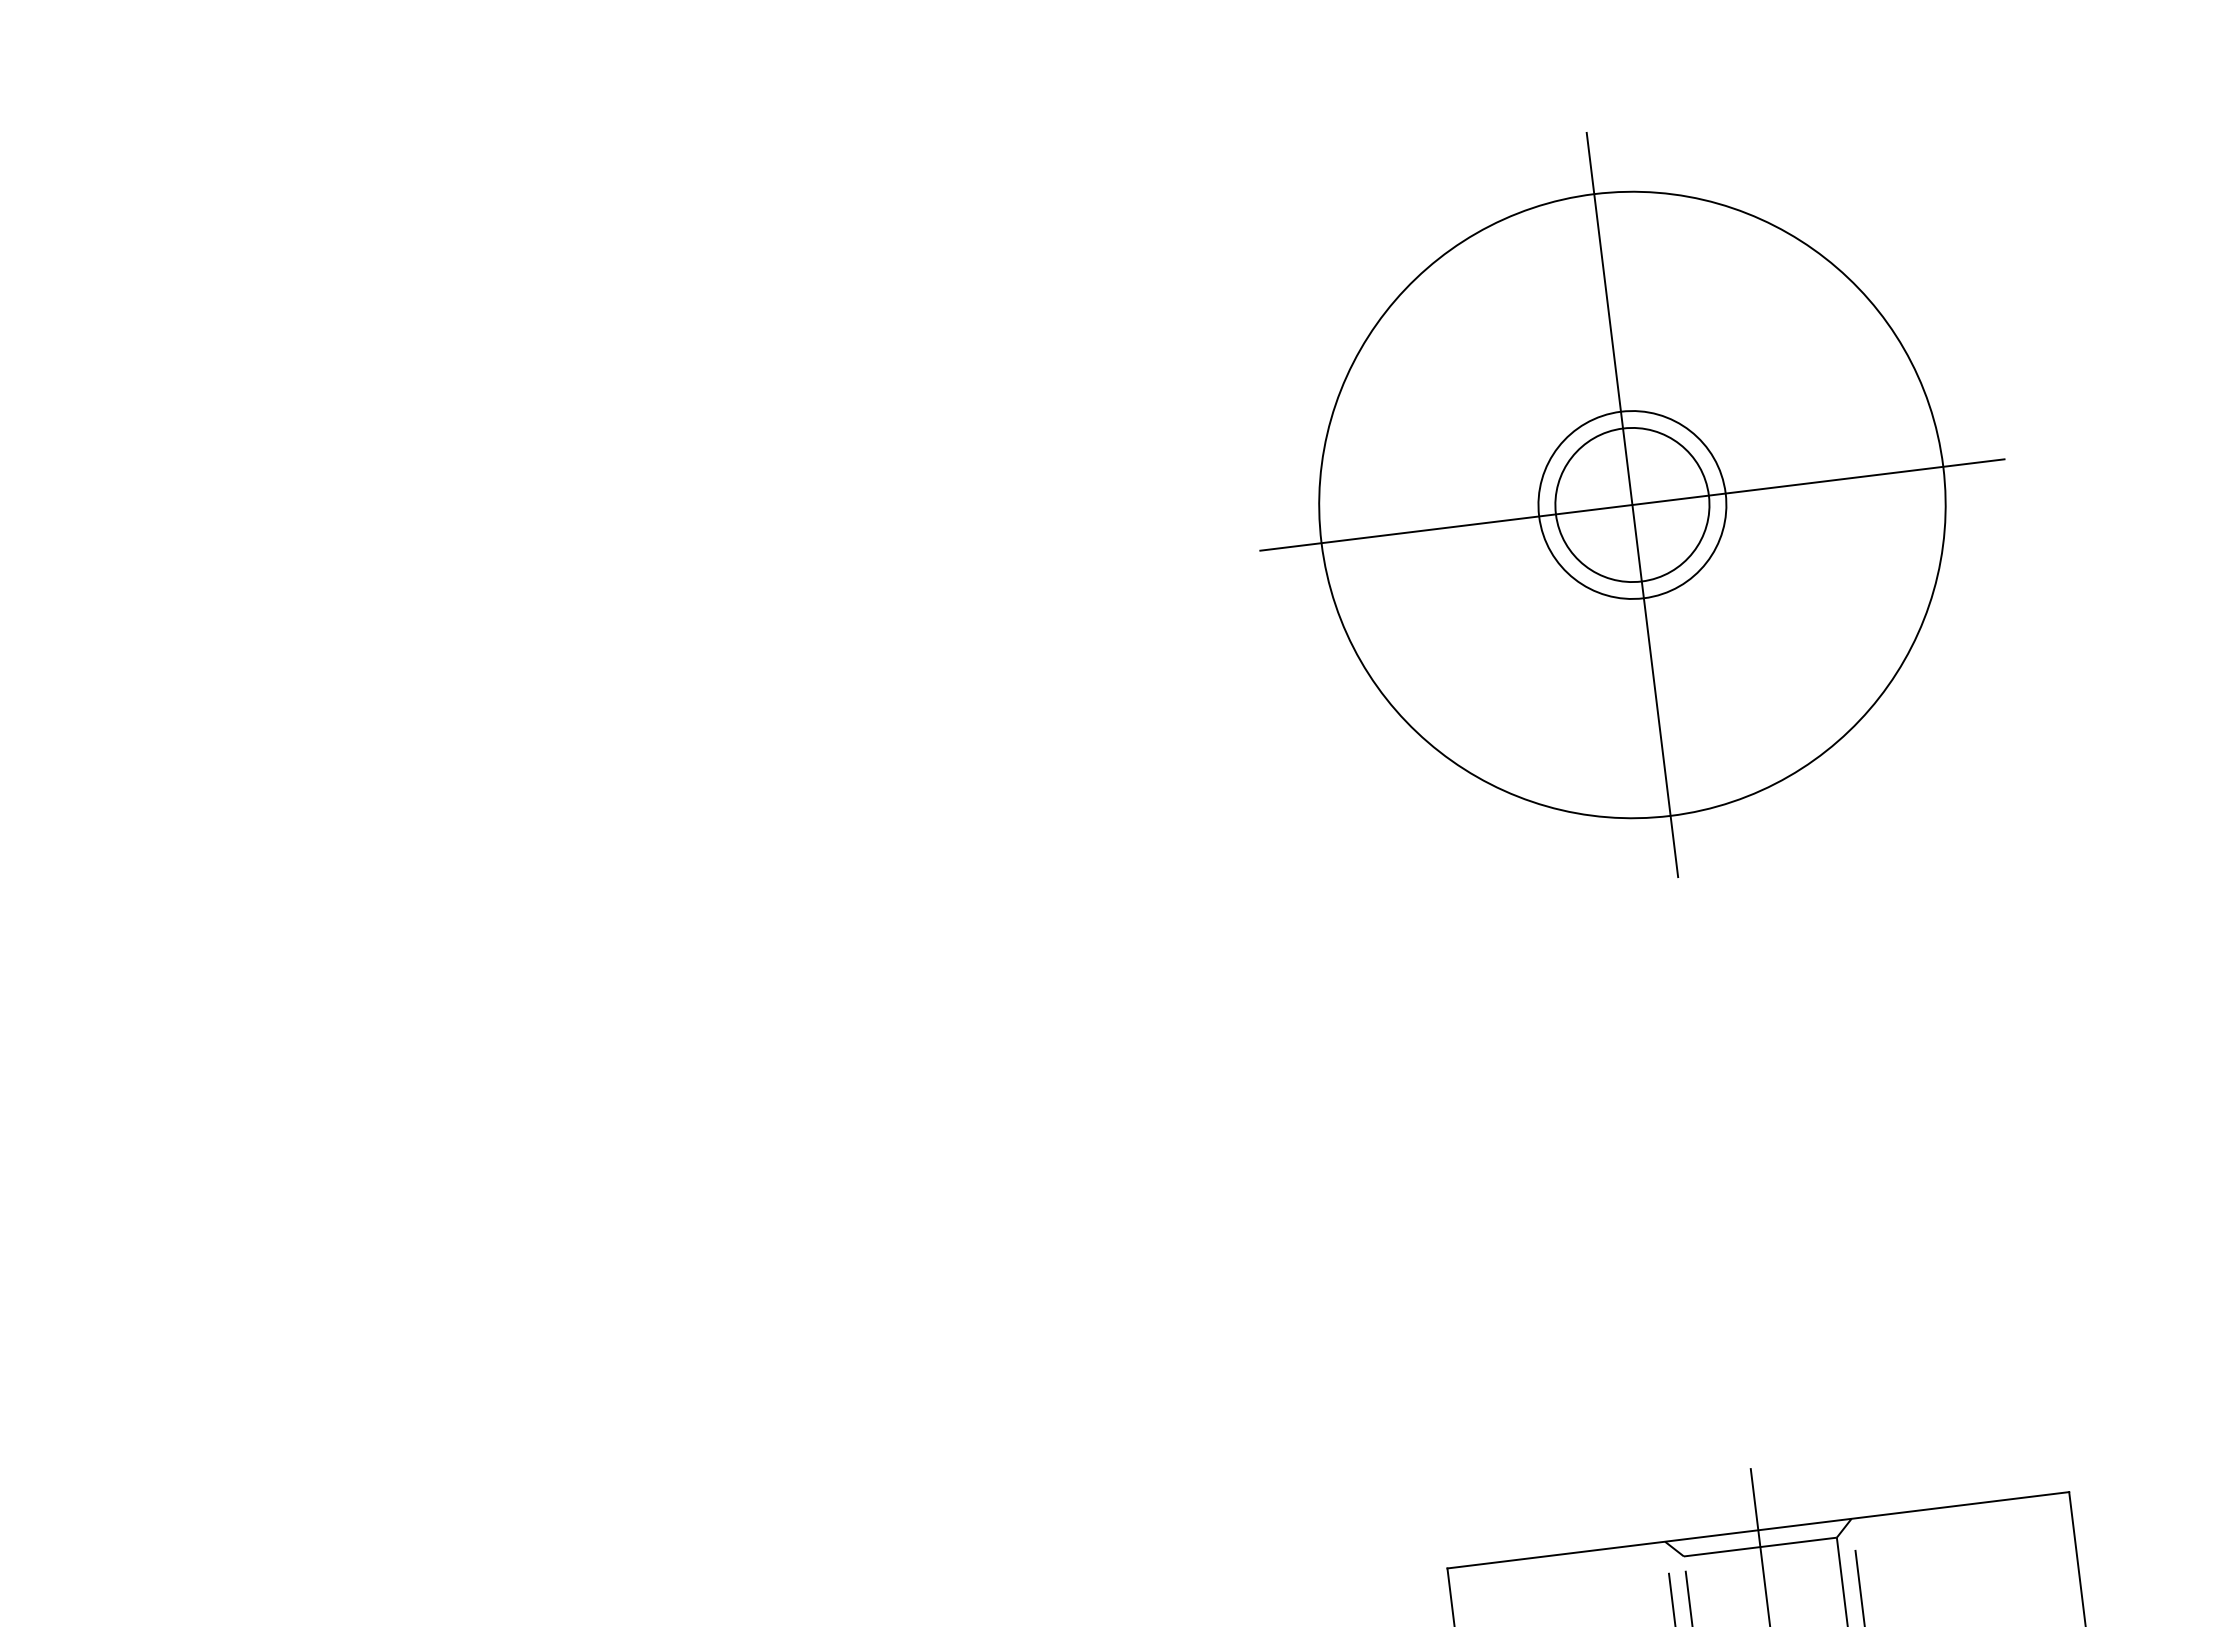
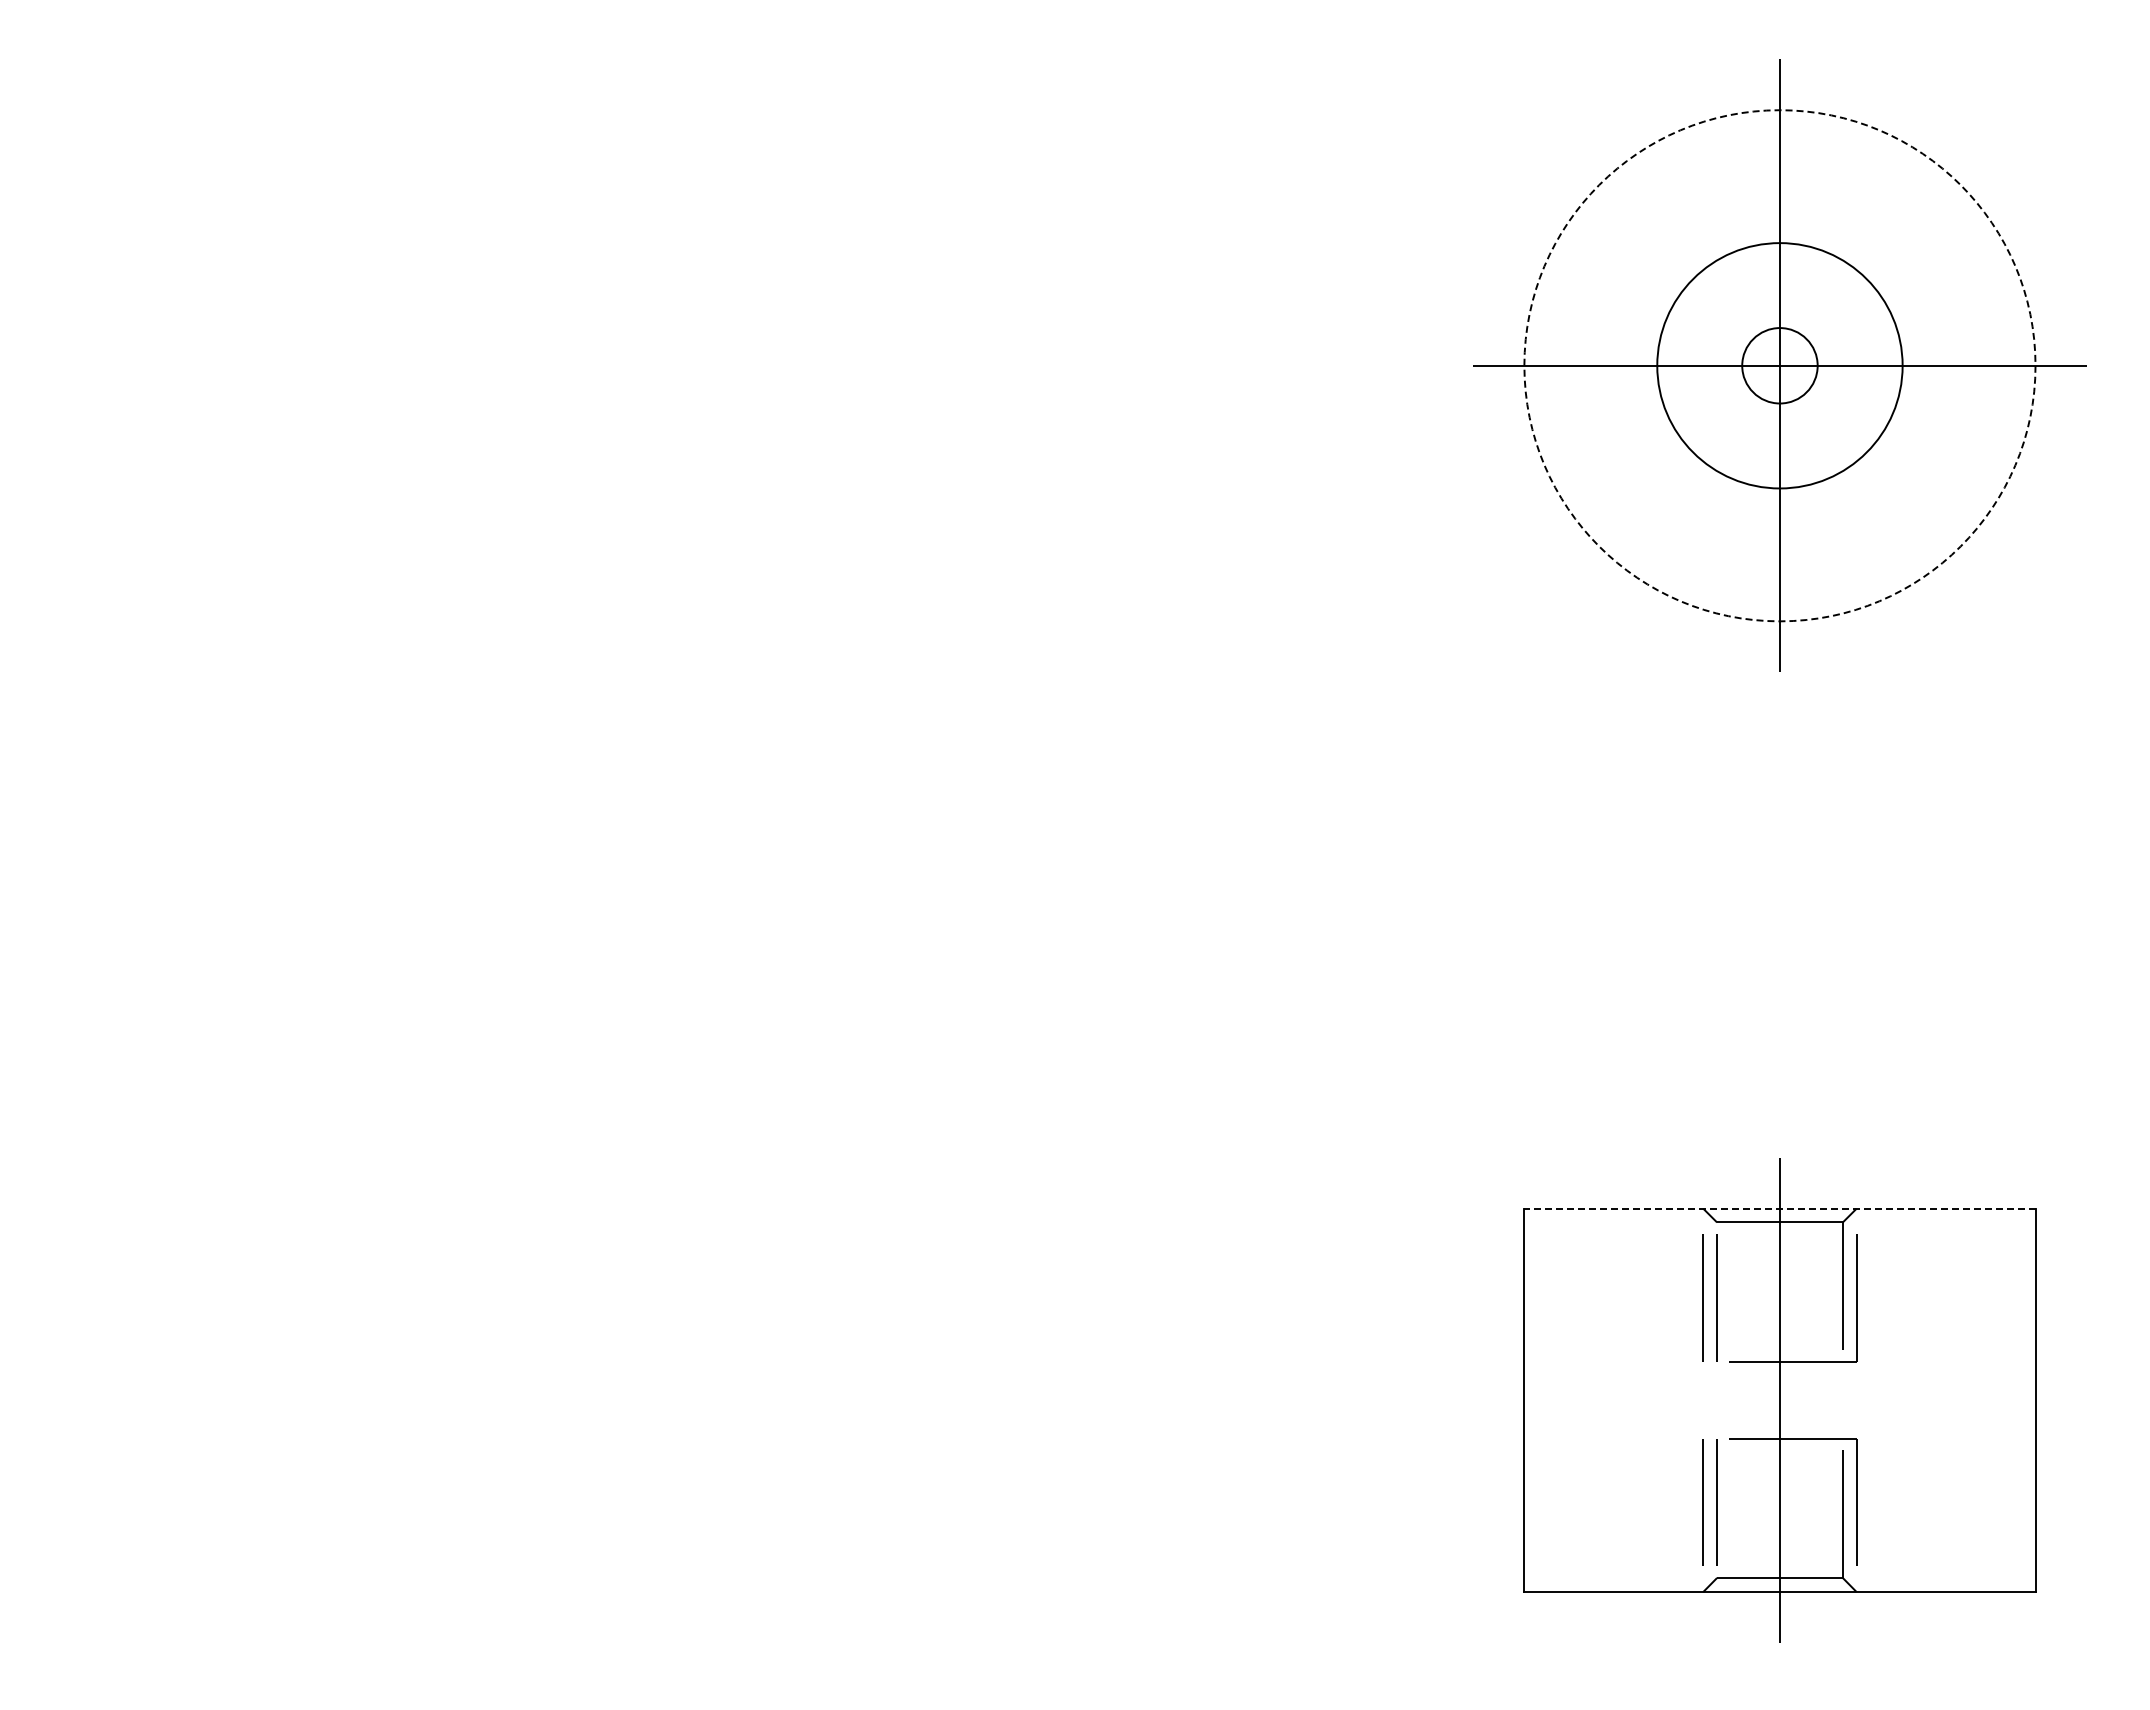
circle: (1631, 504) -> (1779, 365), size x0.6
circle: (1631, 504) -> (1779, 365), size x1.6
circle: (1631, 504) -> (1779, 365), solid -> dashed
line: (1757, 1530) -> (1779, 1208), solid -> dashed

